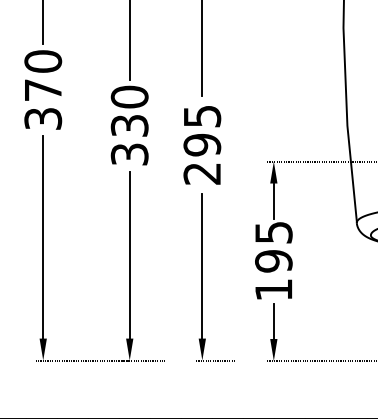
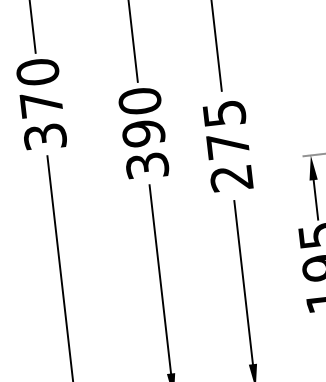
text: (129, 125) -> (143, 133), 330 -> 390
text: (202, 144) -> (228, 145), 295 -> 275

